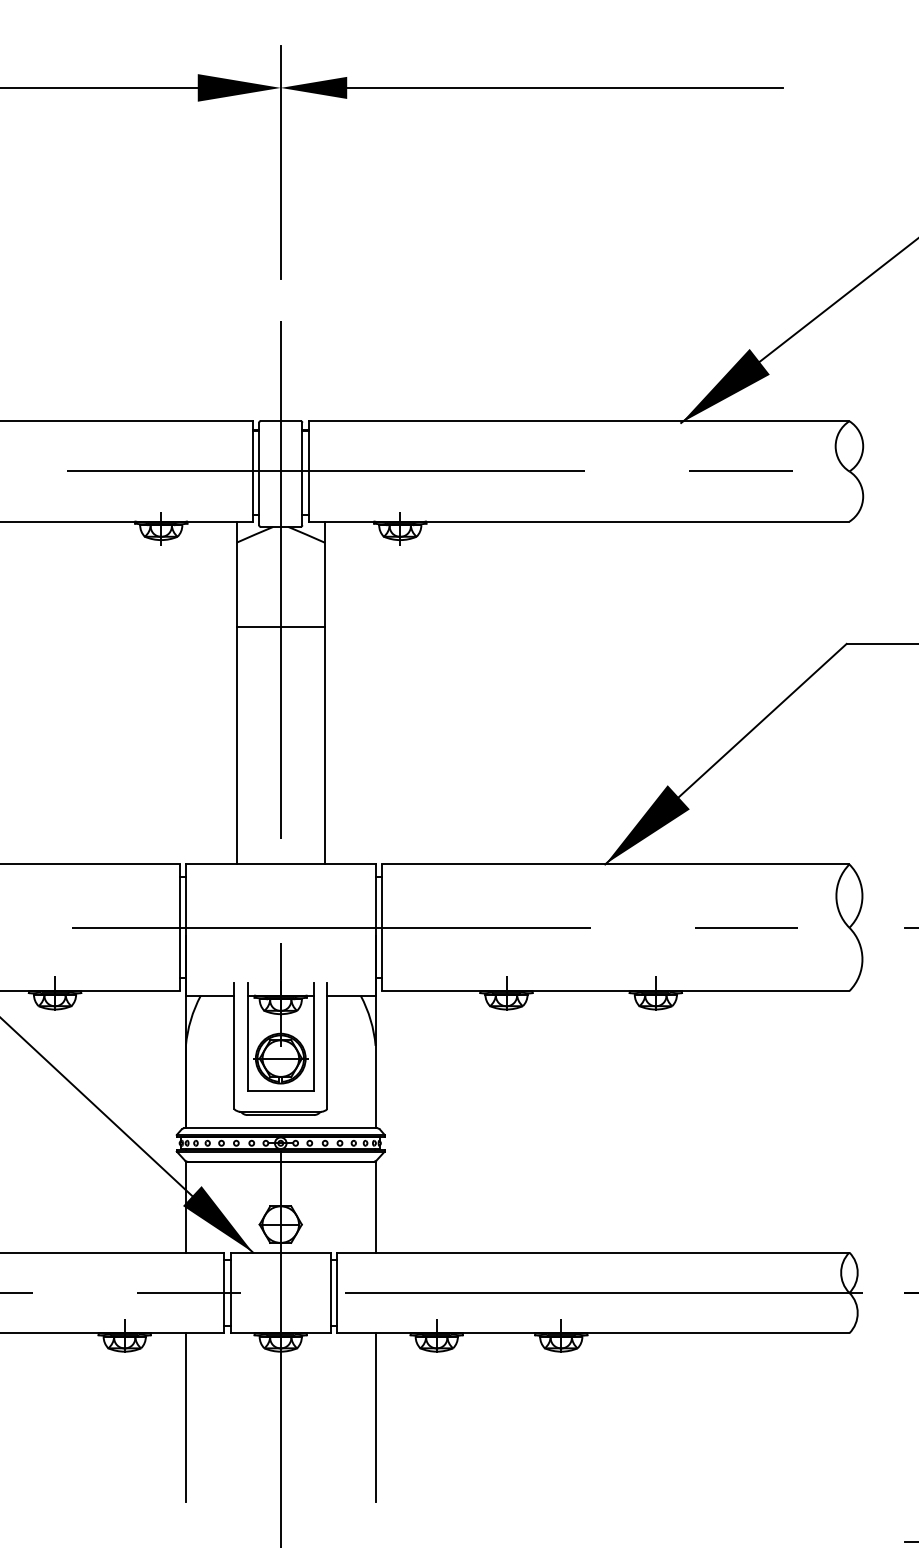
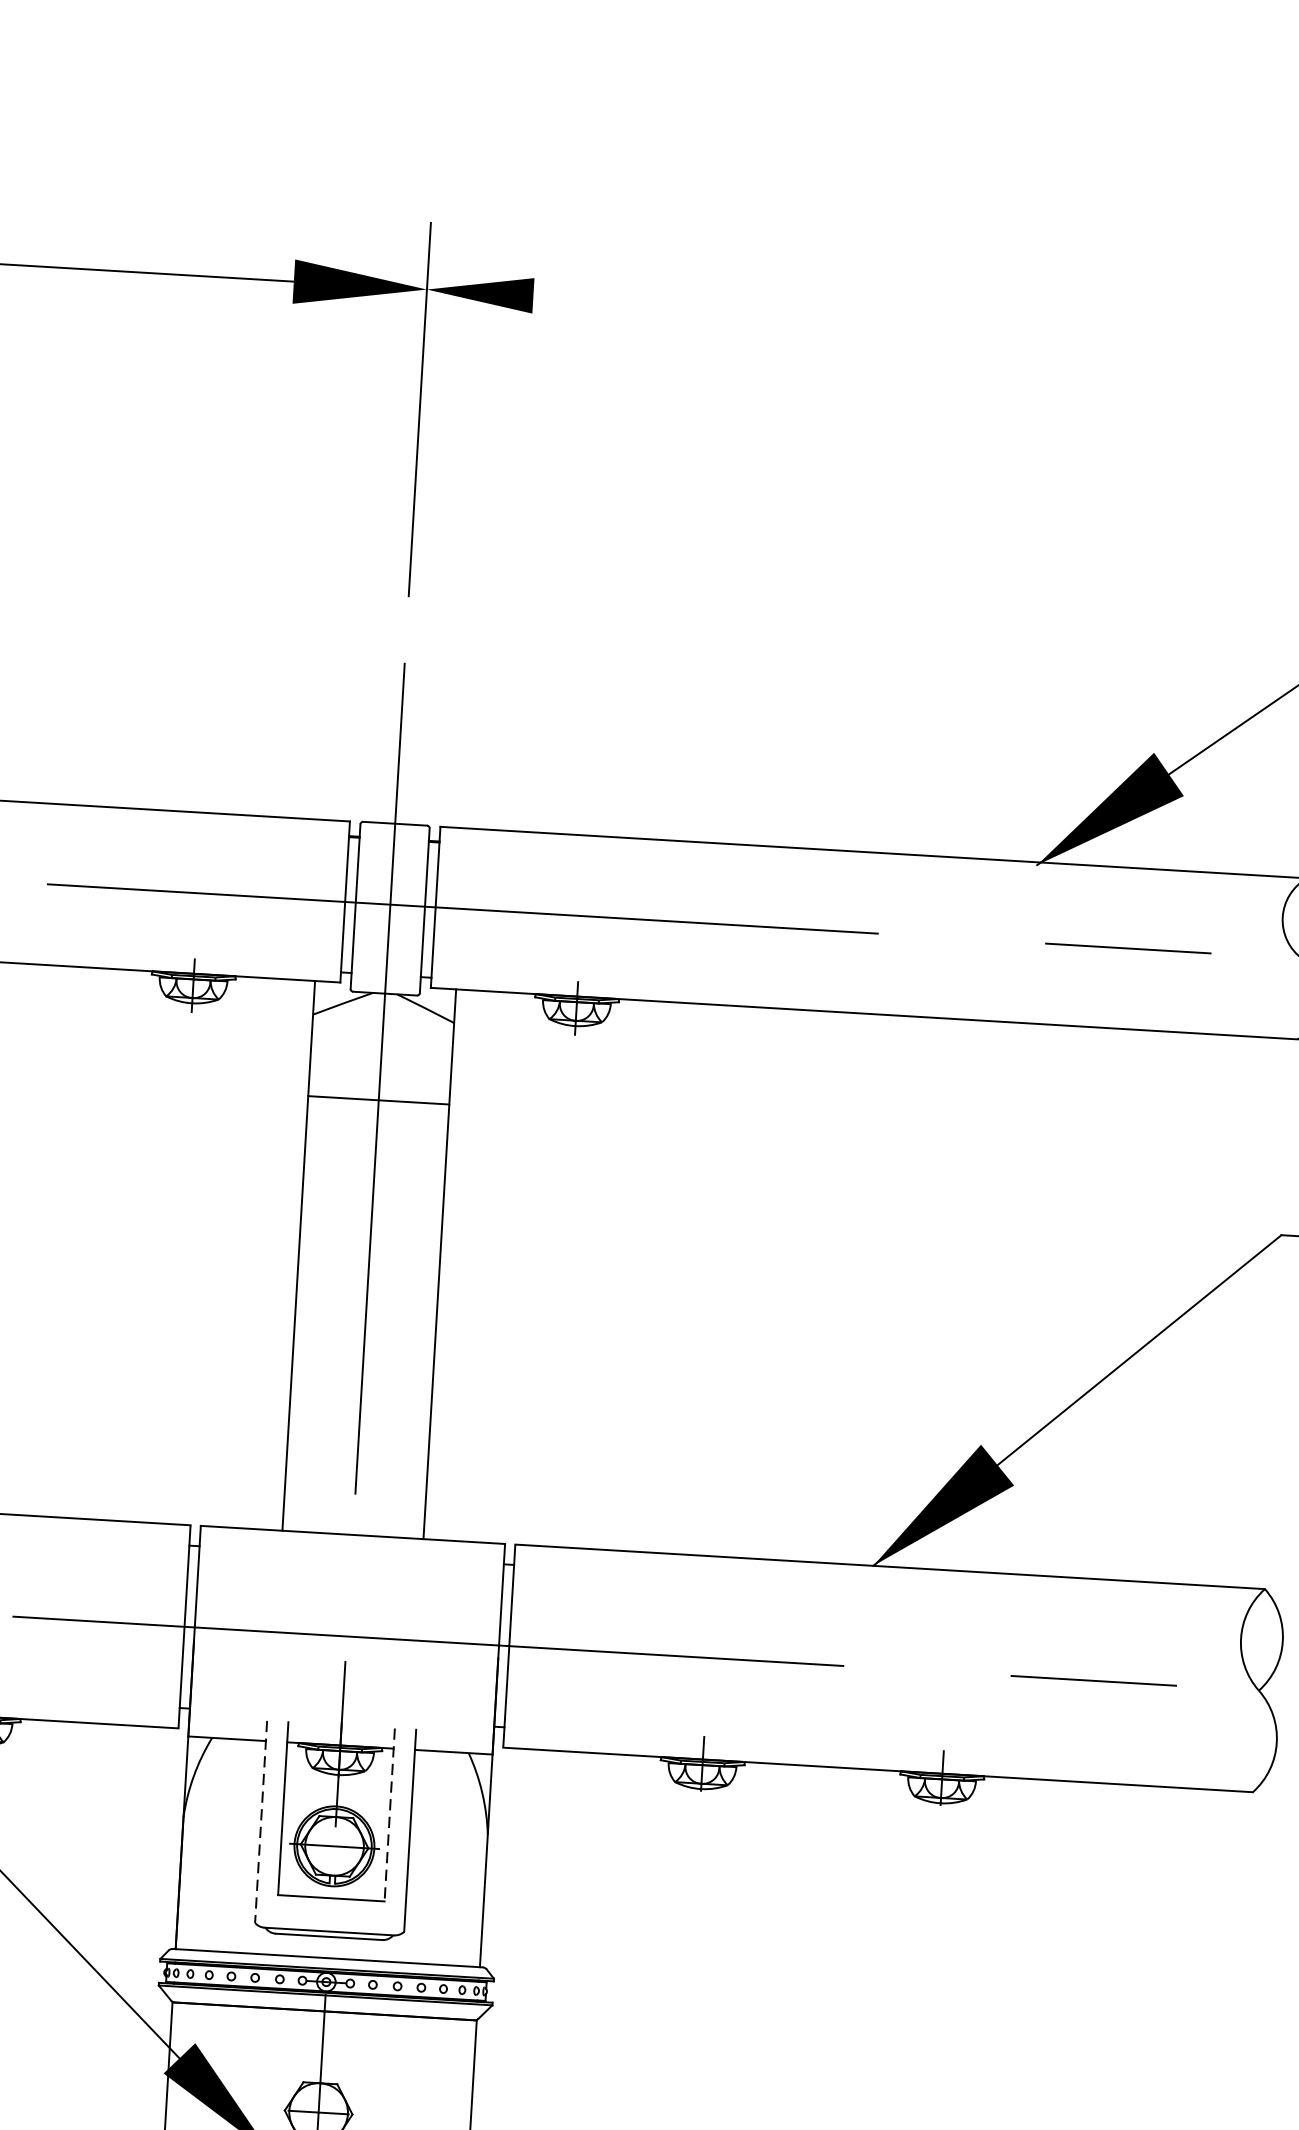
line: (565, 87) -> (883, 315), removed
line: (280, 627) -> (378, 1100), moved
line: (313, 1037) -> (388, 1815), solid -> dashed
line: (234, 1046) -> (261, 1822), solid -> dashed

